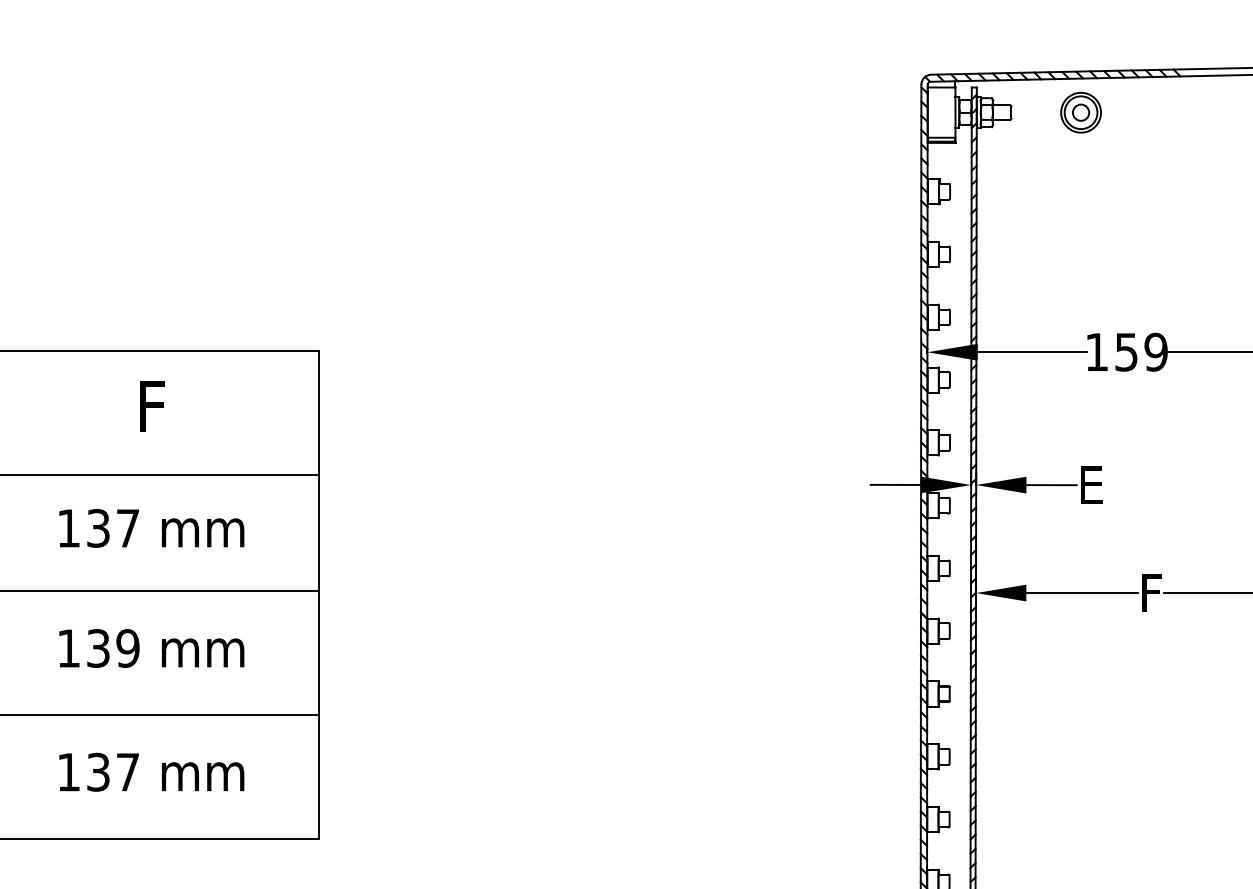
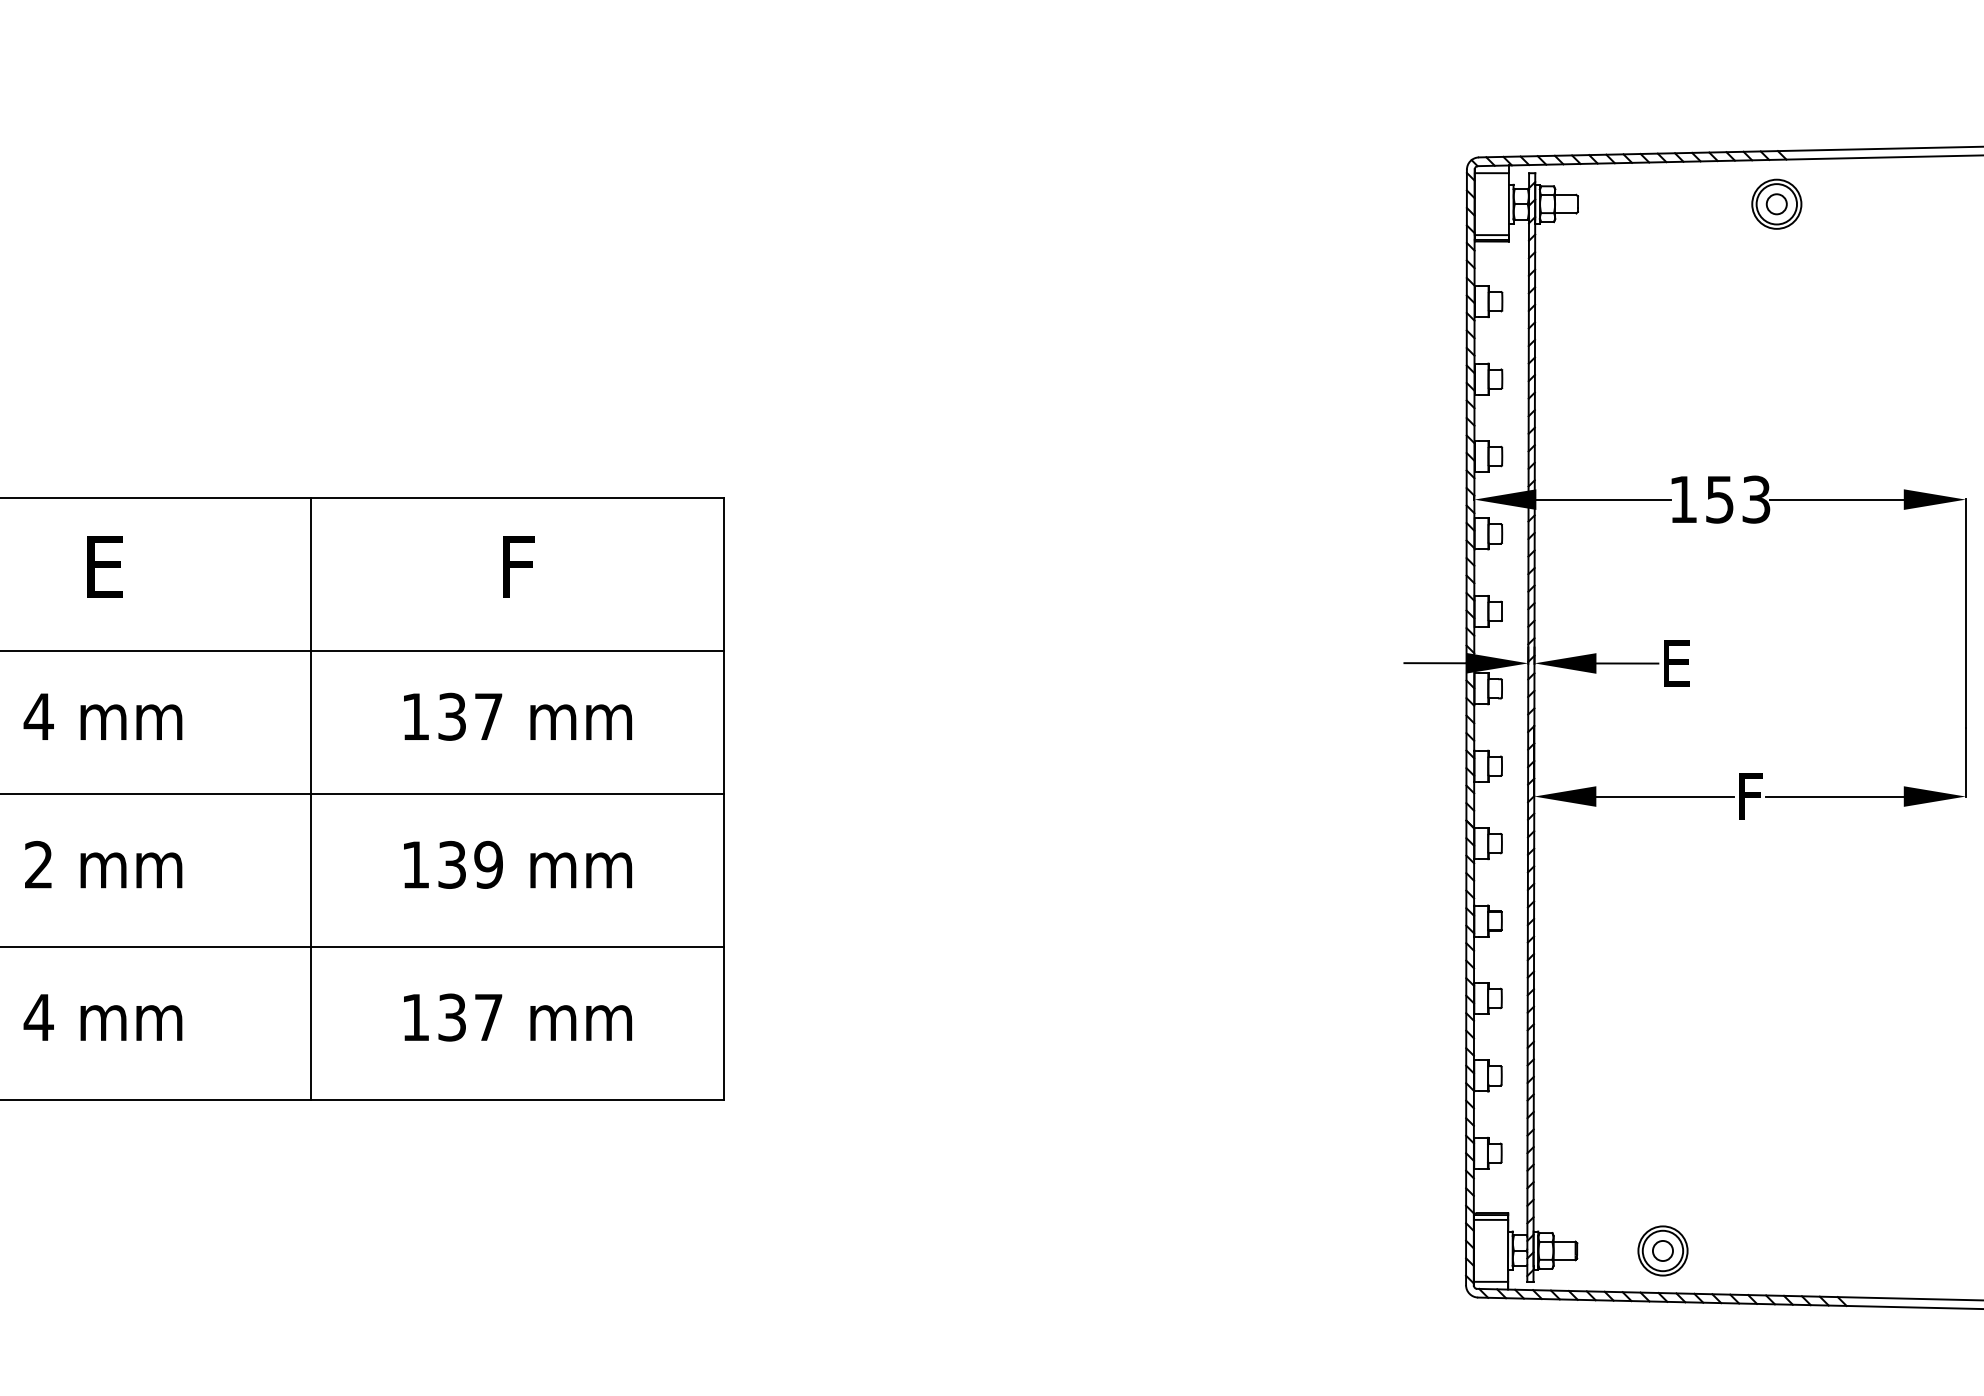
part: (1080, 112) -> (1776, 203), moved
text: (1156, 352) -> (1756, 499), 159 -> 153

